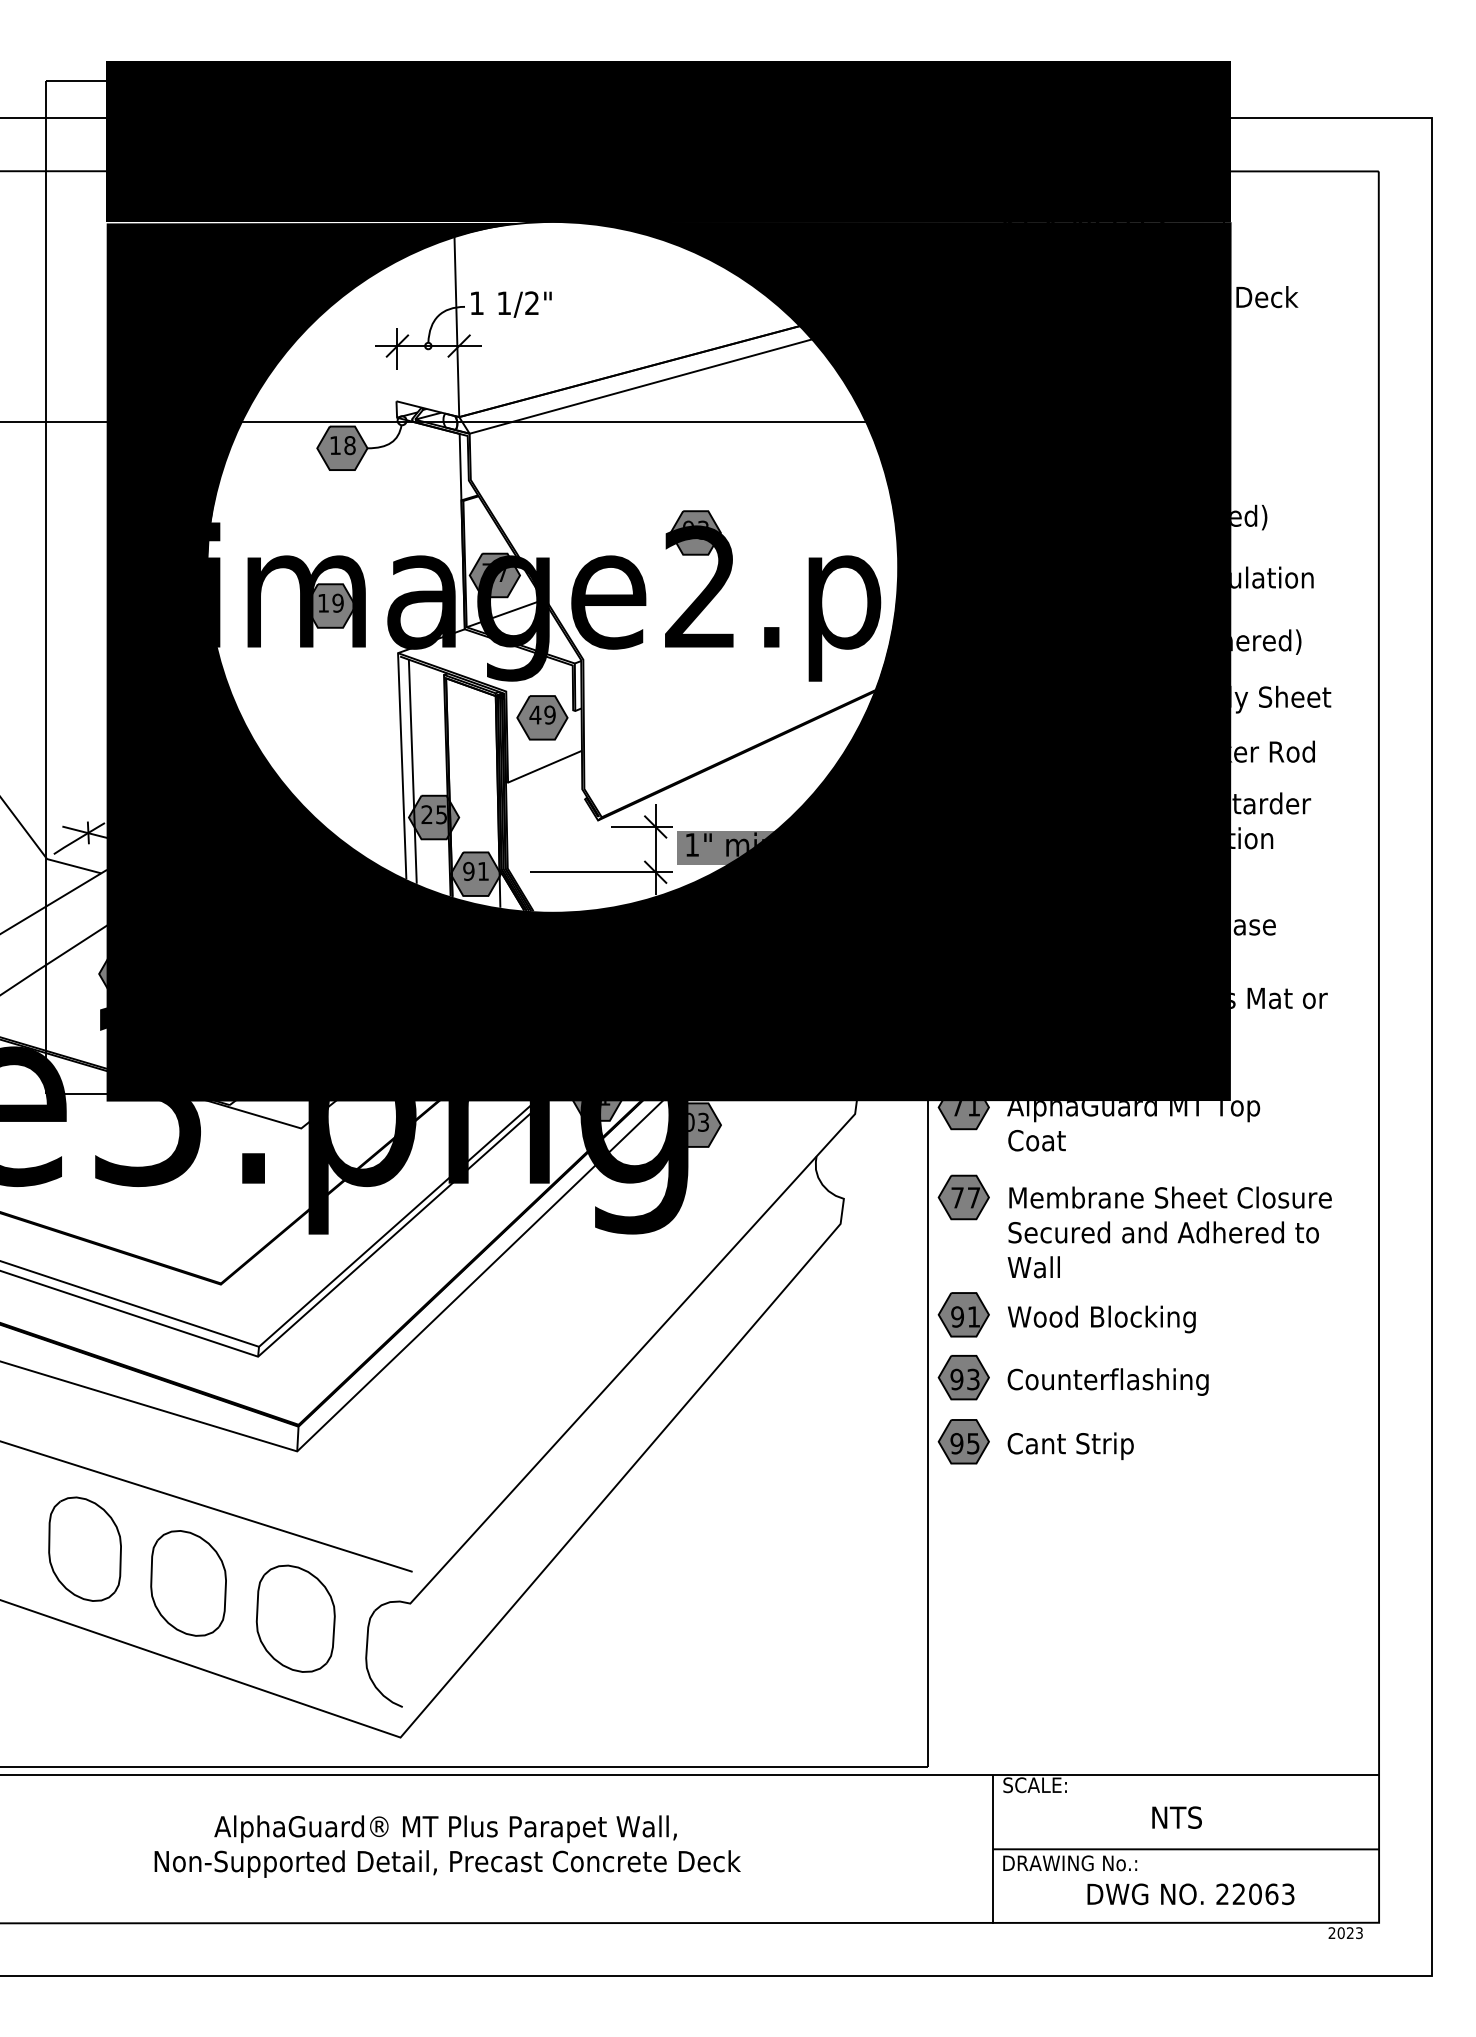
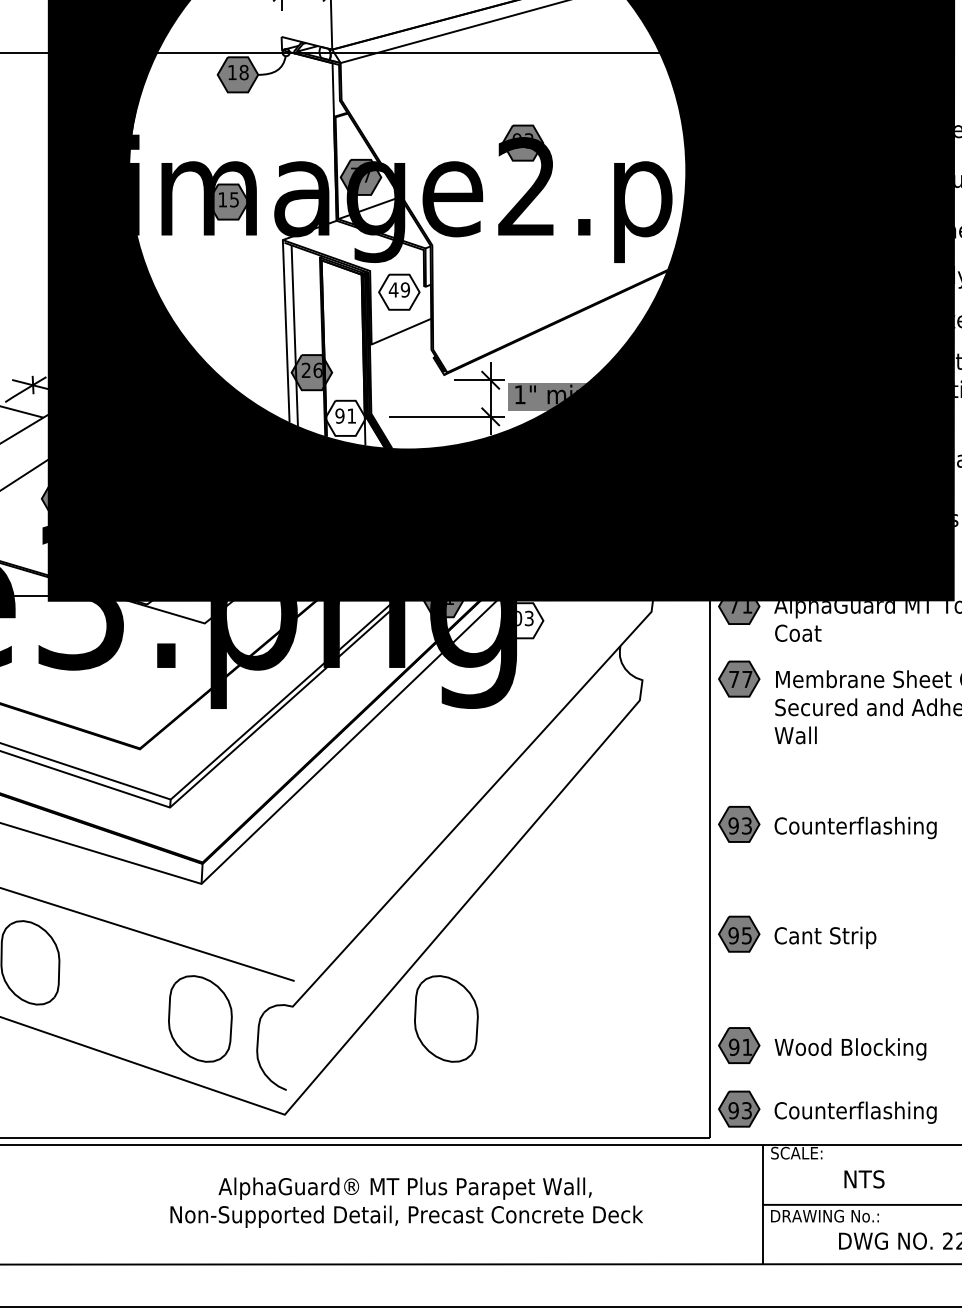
text: (337, 602) -> (234, 199), 19 -> 15
fill: (542, 717) -> (399, 291), removed
text: (441, 814) -> (317, 370), 25 -> 26
fill: (475, 873) -> (345, 417), removed
fill: (695, 1124) -> (522, 620), removed
part: (1066, 1314) -> (822, 1045), moved
part: (1035, 1441) -> (797, 934), moved
part: (188, 1583) -> (113, 990), removed
part: (600, 1618) -> (446, 1018), added
part: (1072, 1730) -> (826, 1109), added
text: (1176, 1817) -> (863, 1179), moved
text: (447, 1846) -> (406, 1202), moved

